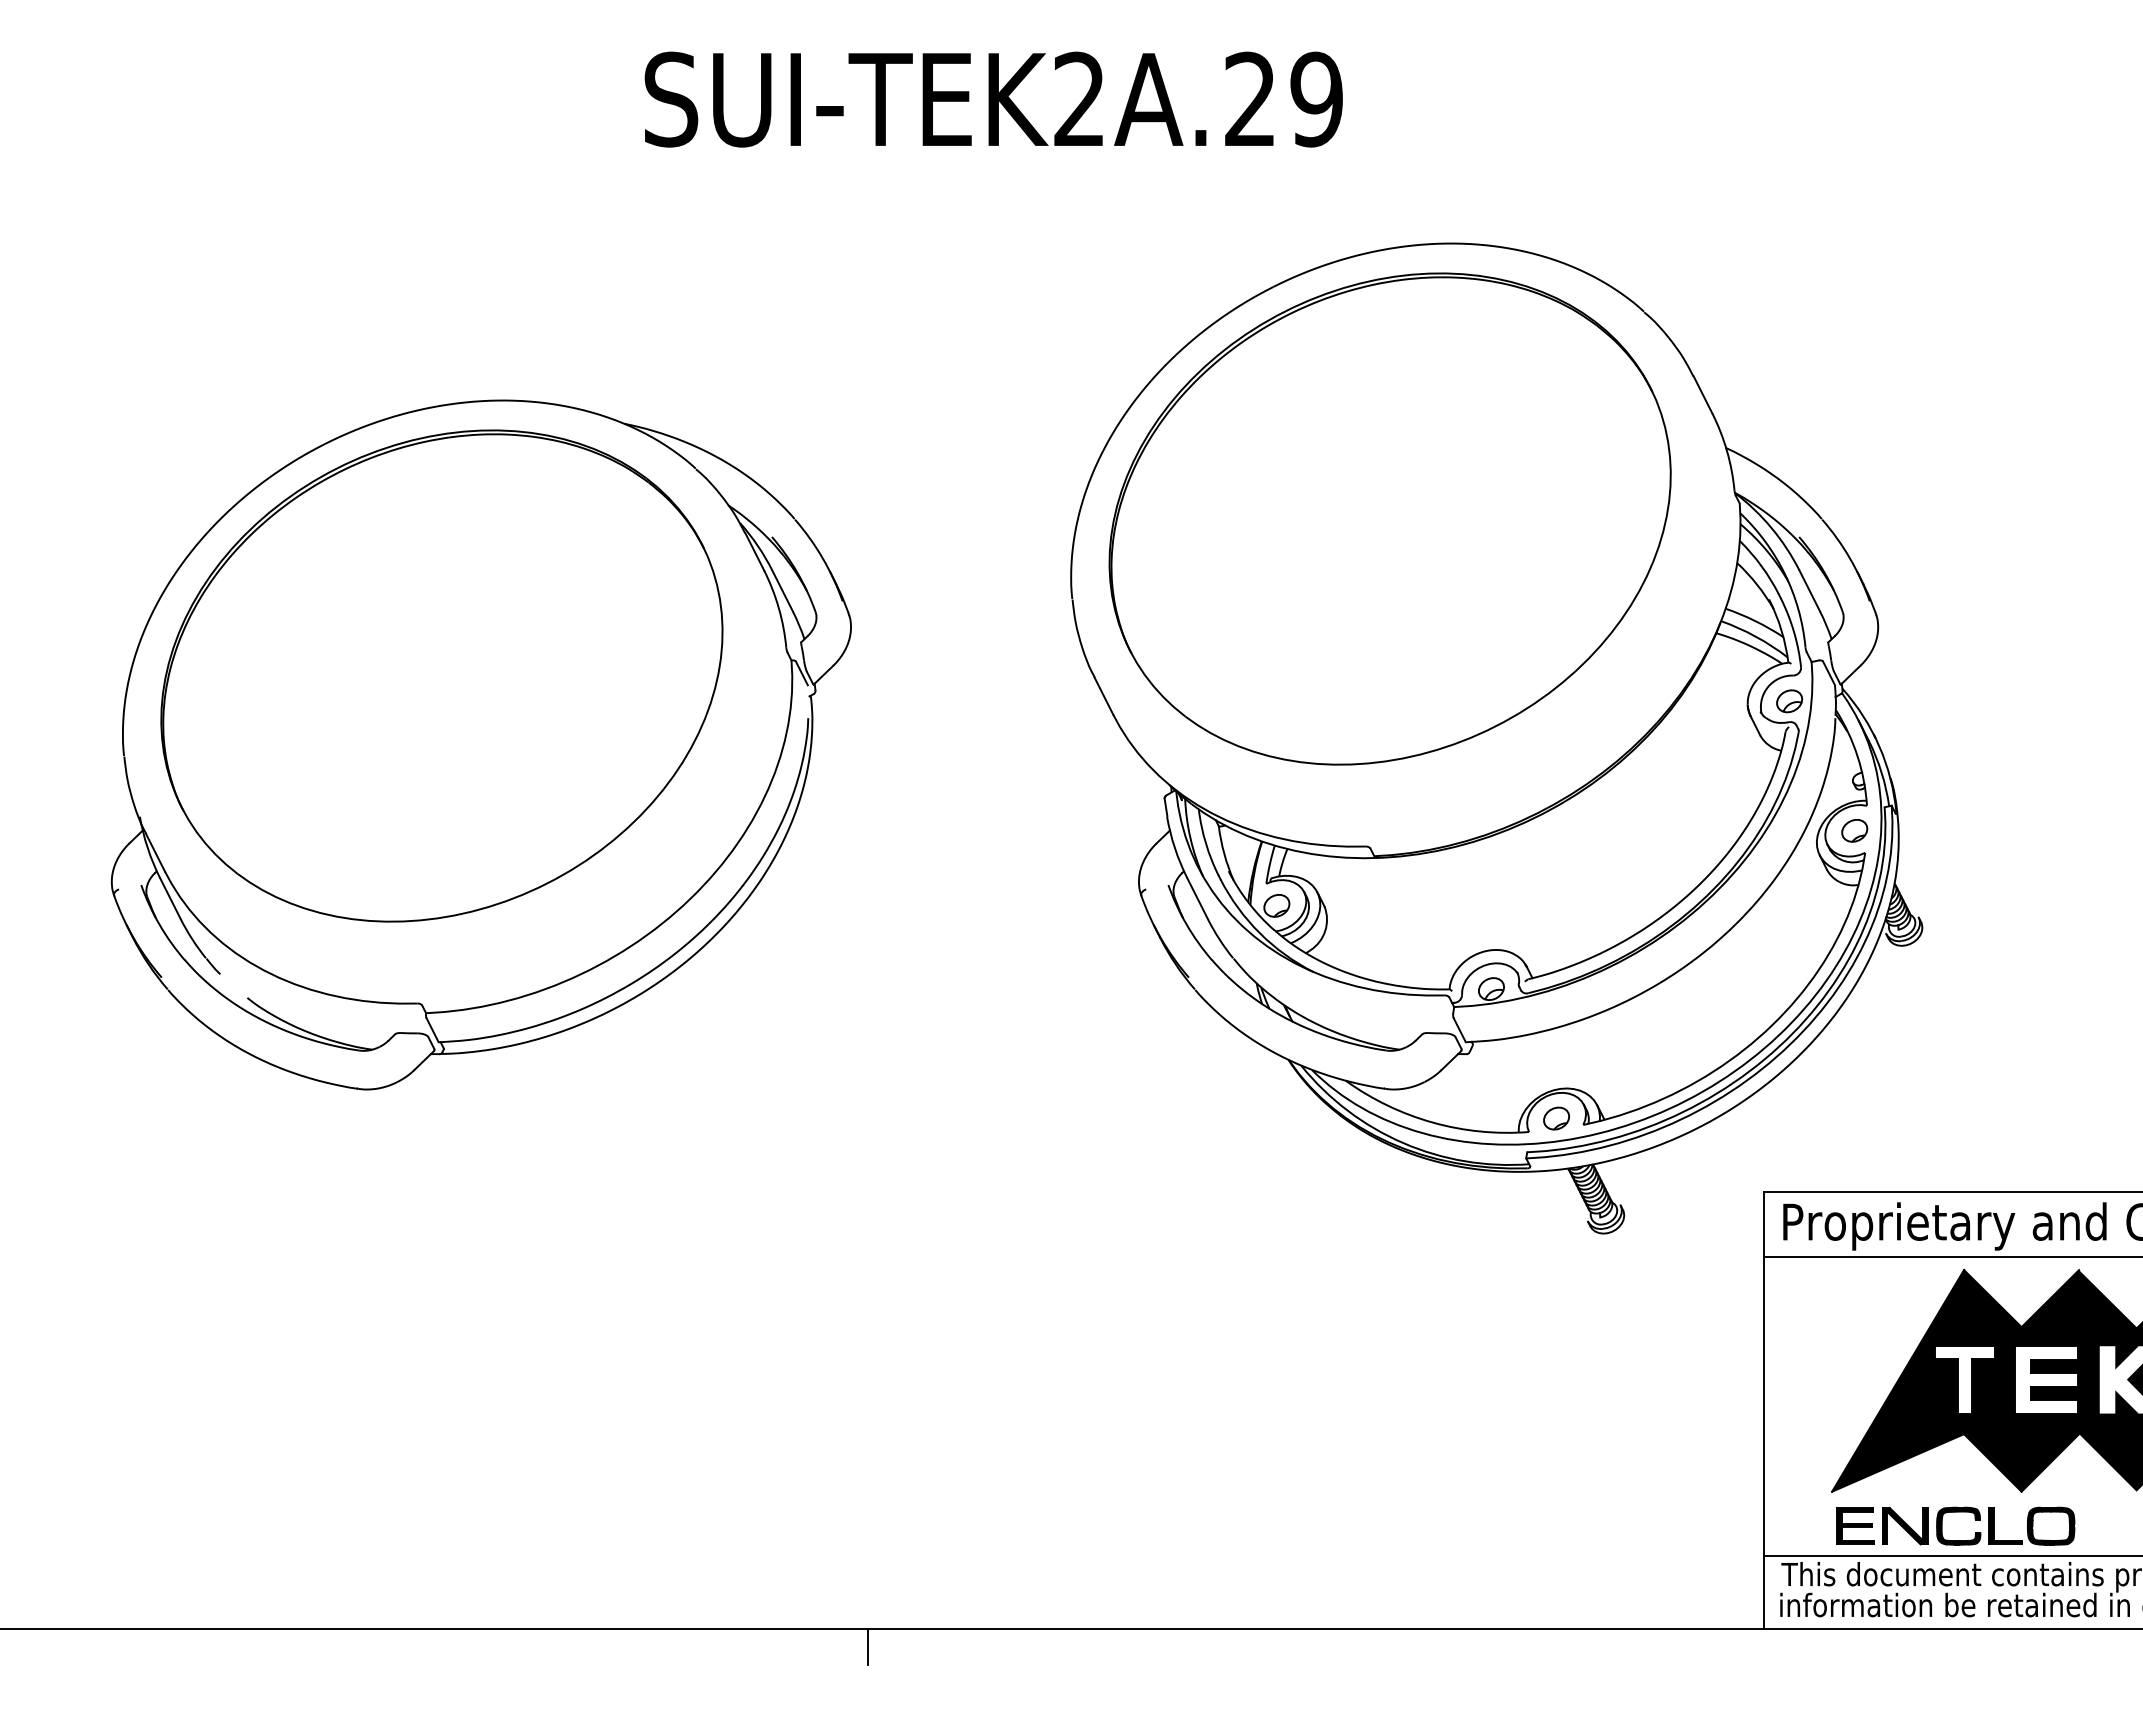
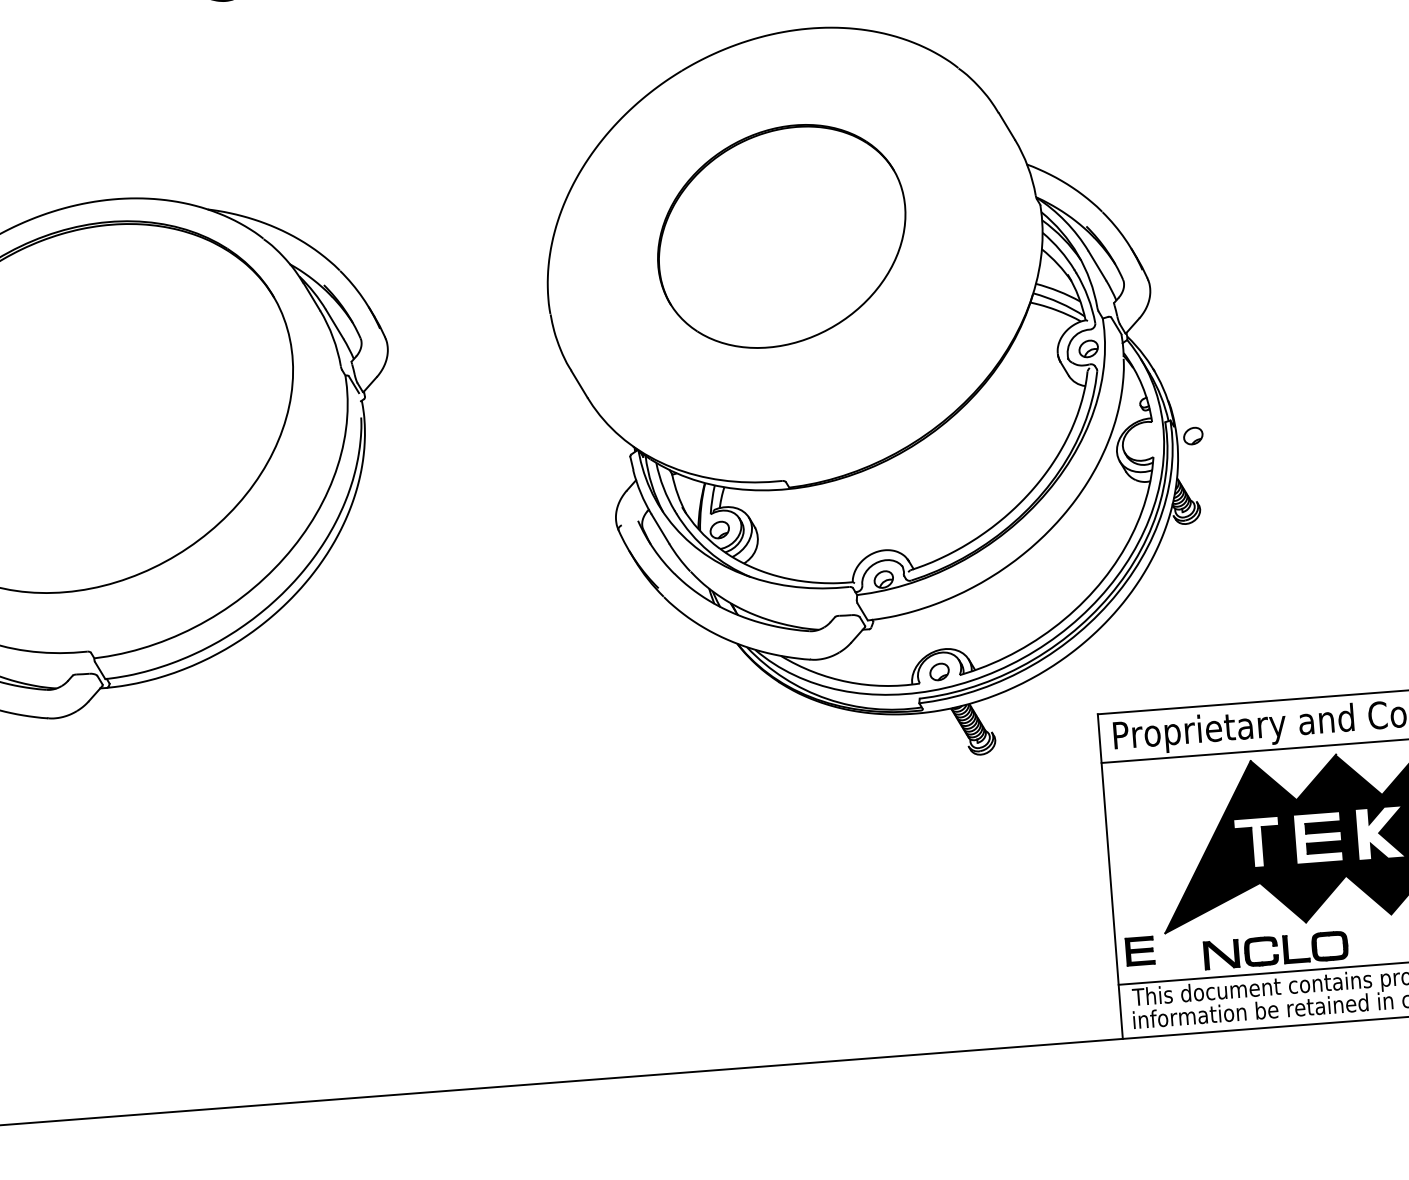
part: (1389, 518) -> (781, 236), size x0.6
part: (1854, 830) -> (1193, 435), moved
part: (1855, 1525) -> (1140, 950), moved
line: (867, 1646) -> (458, 1103), removed

